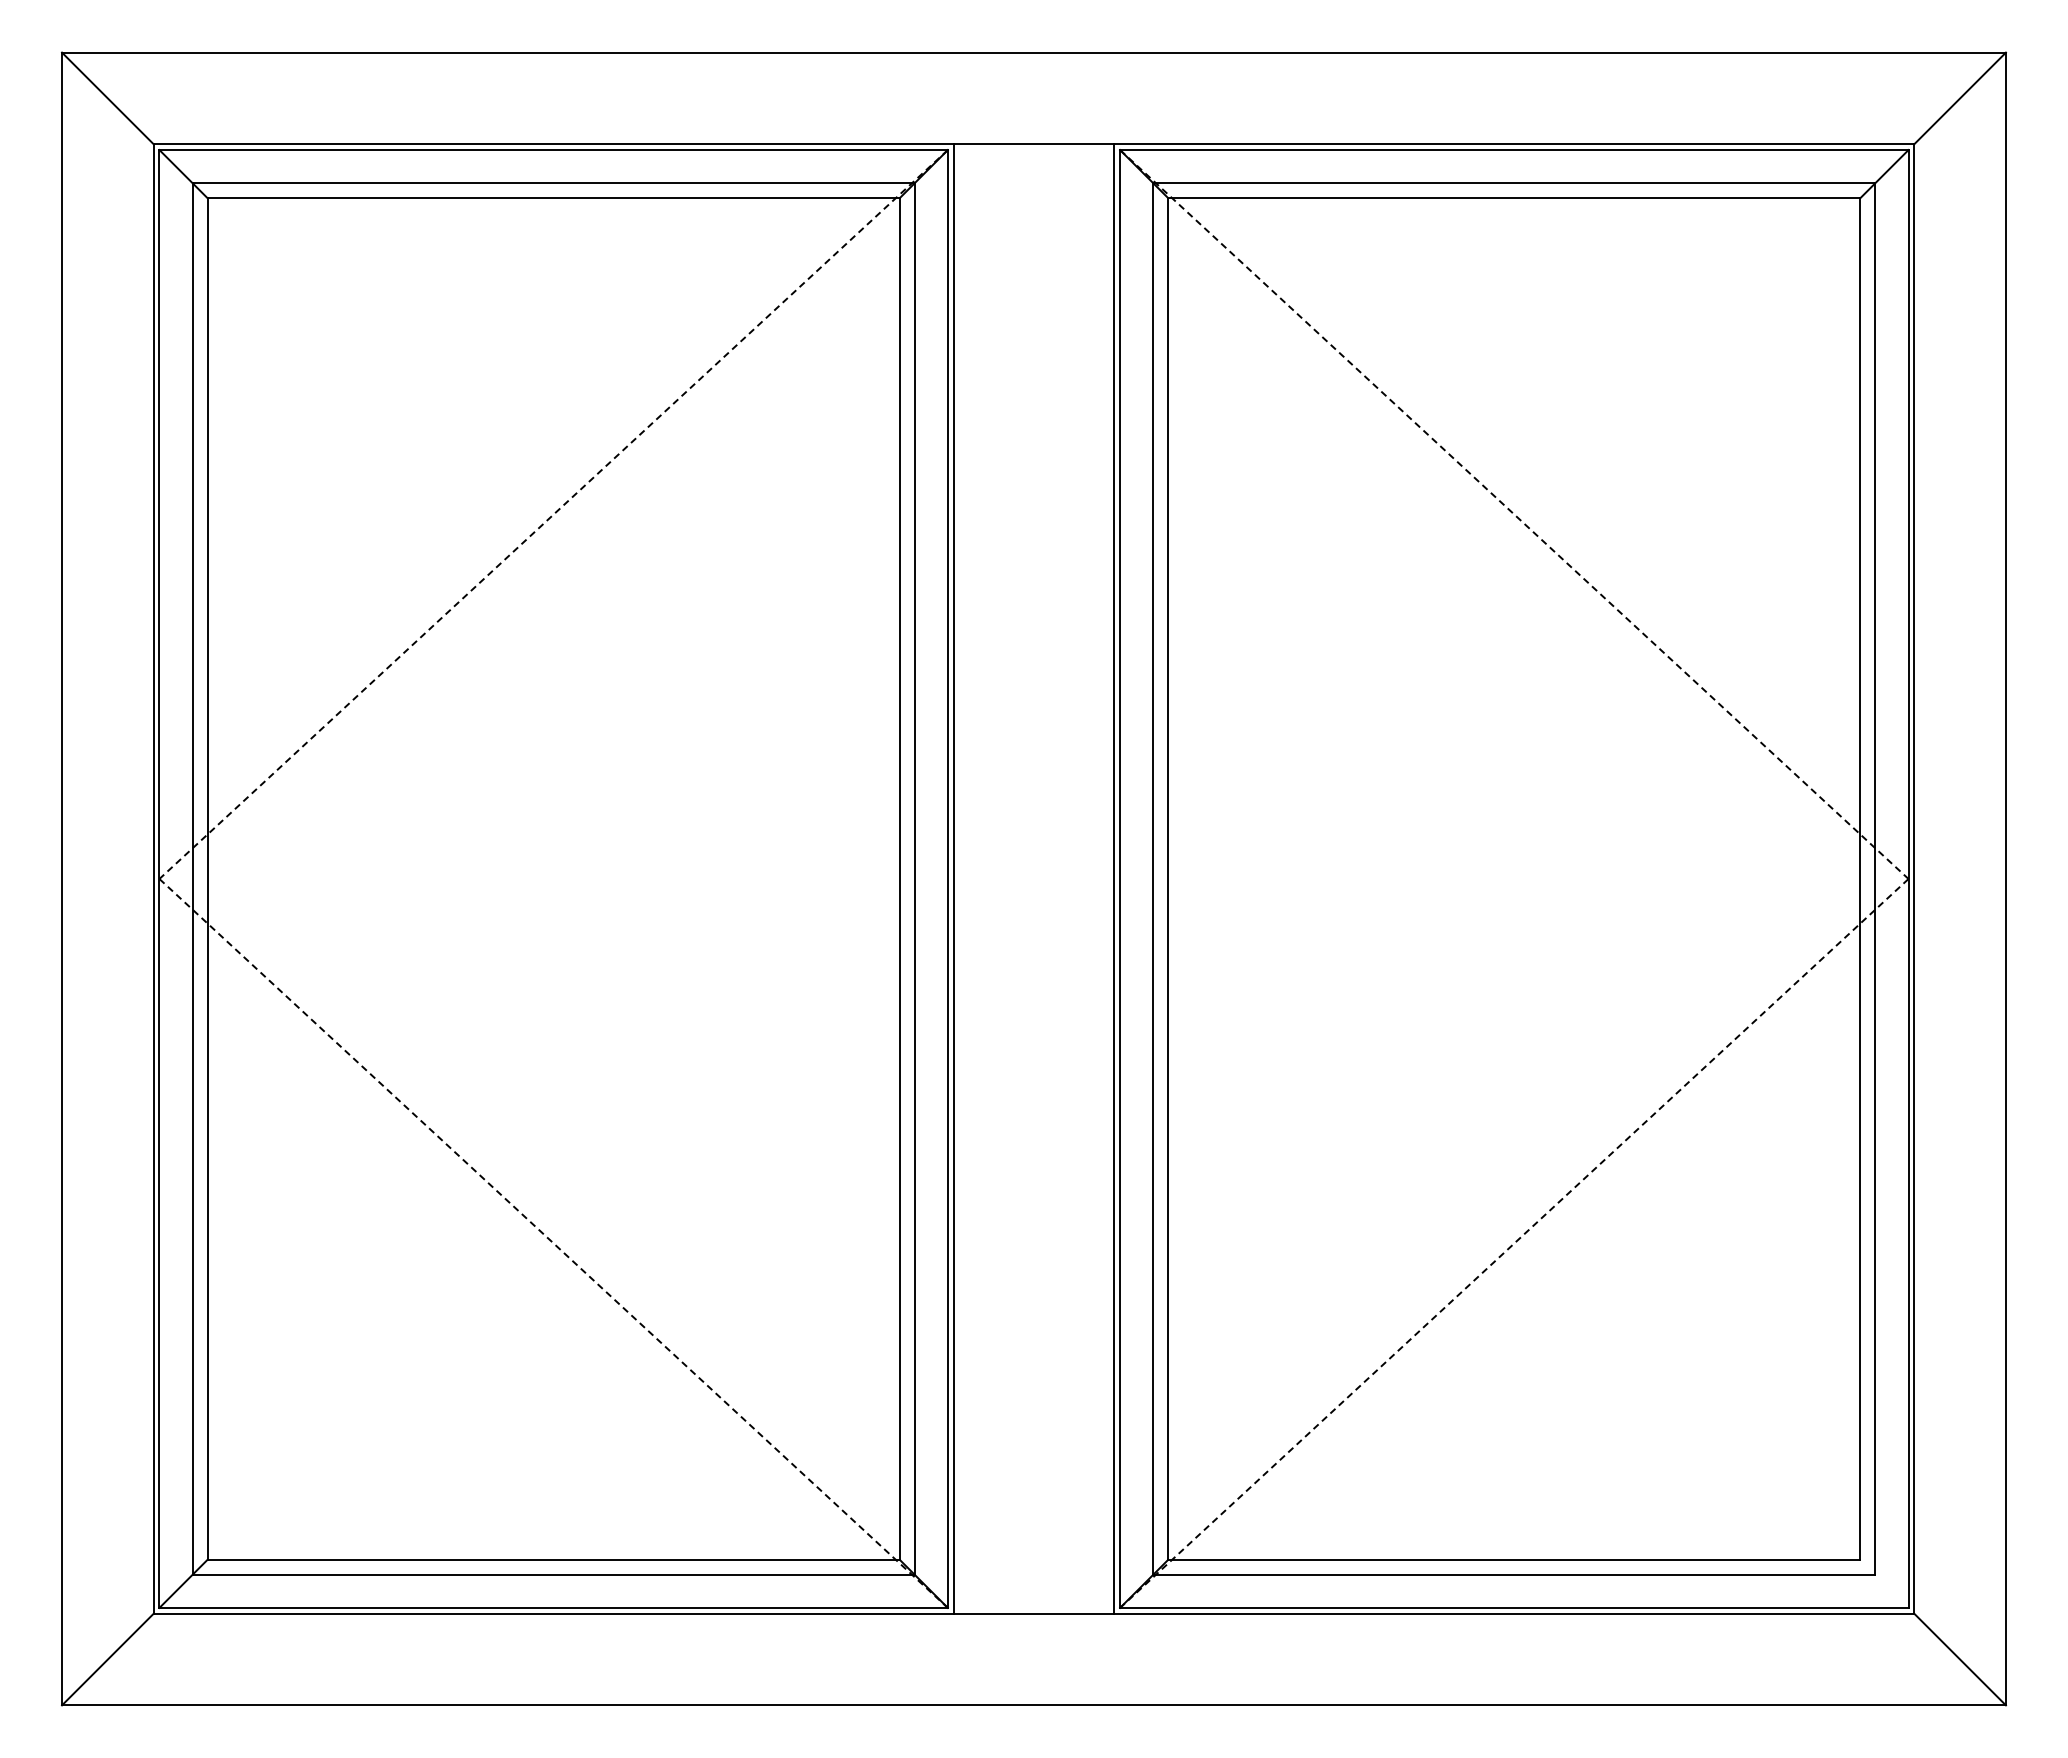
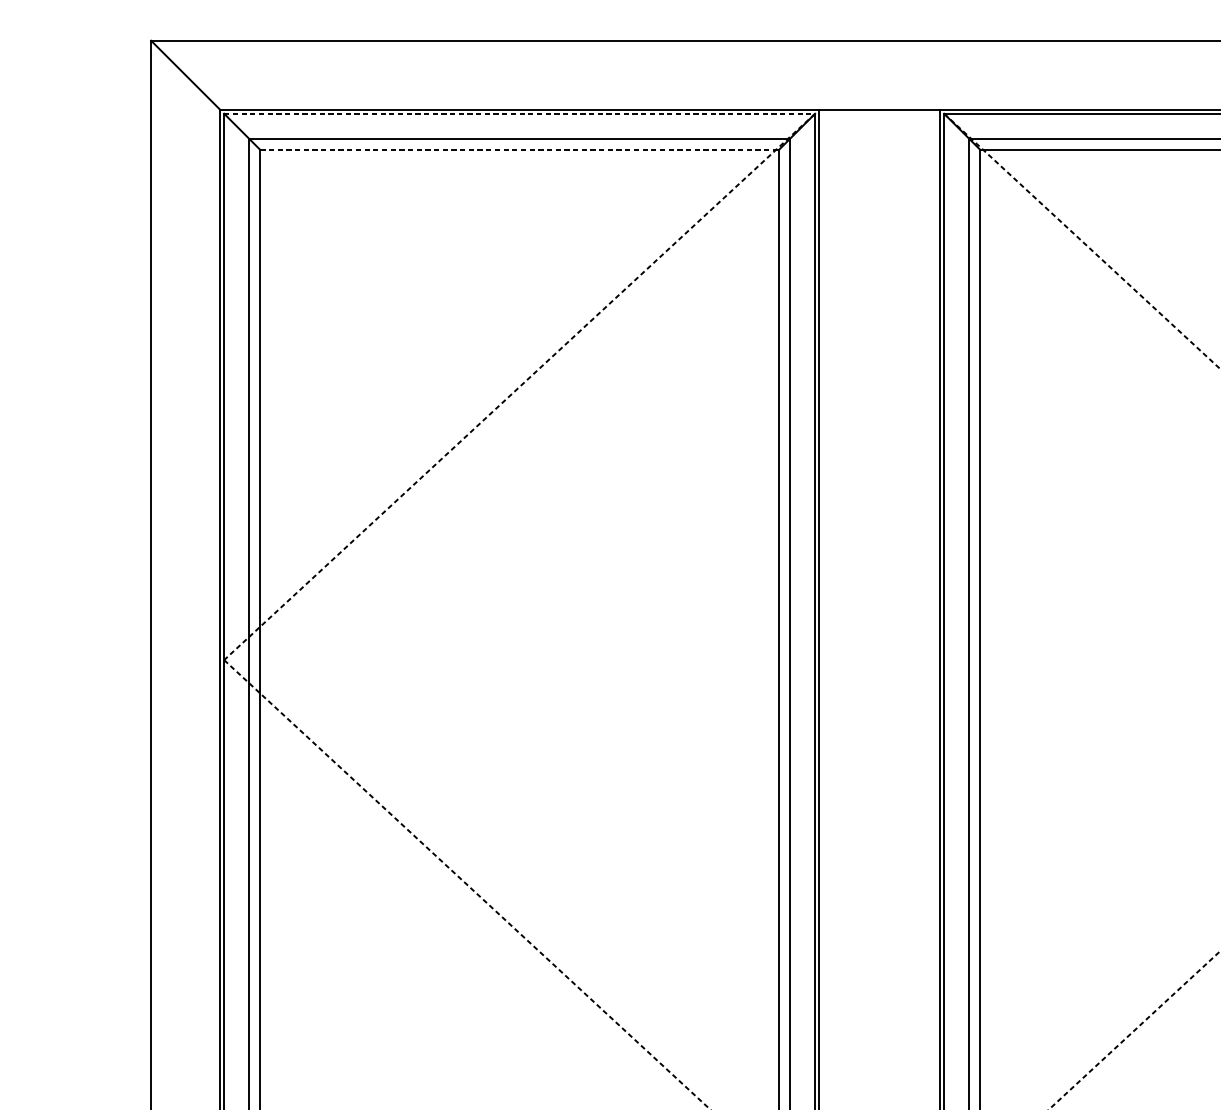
line: (554, 150) -> (520, 114), solid -> dashed
line: (554, 198) -> (520, 150), solid -> dashed

